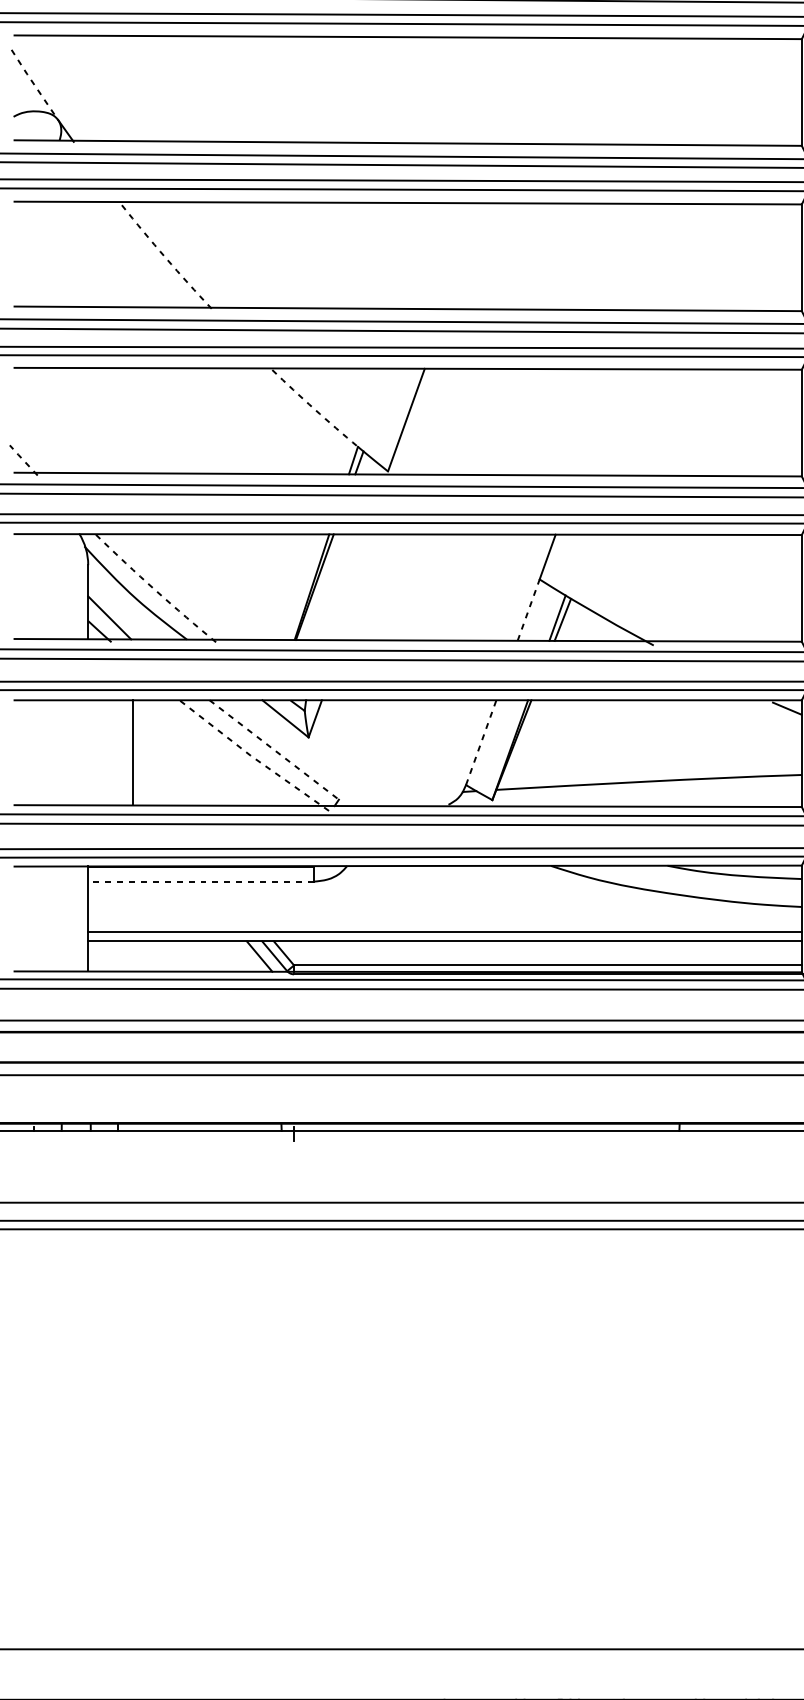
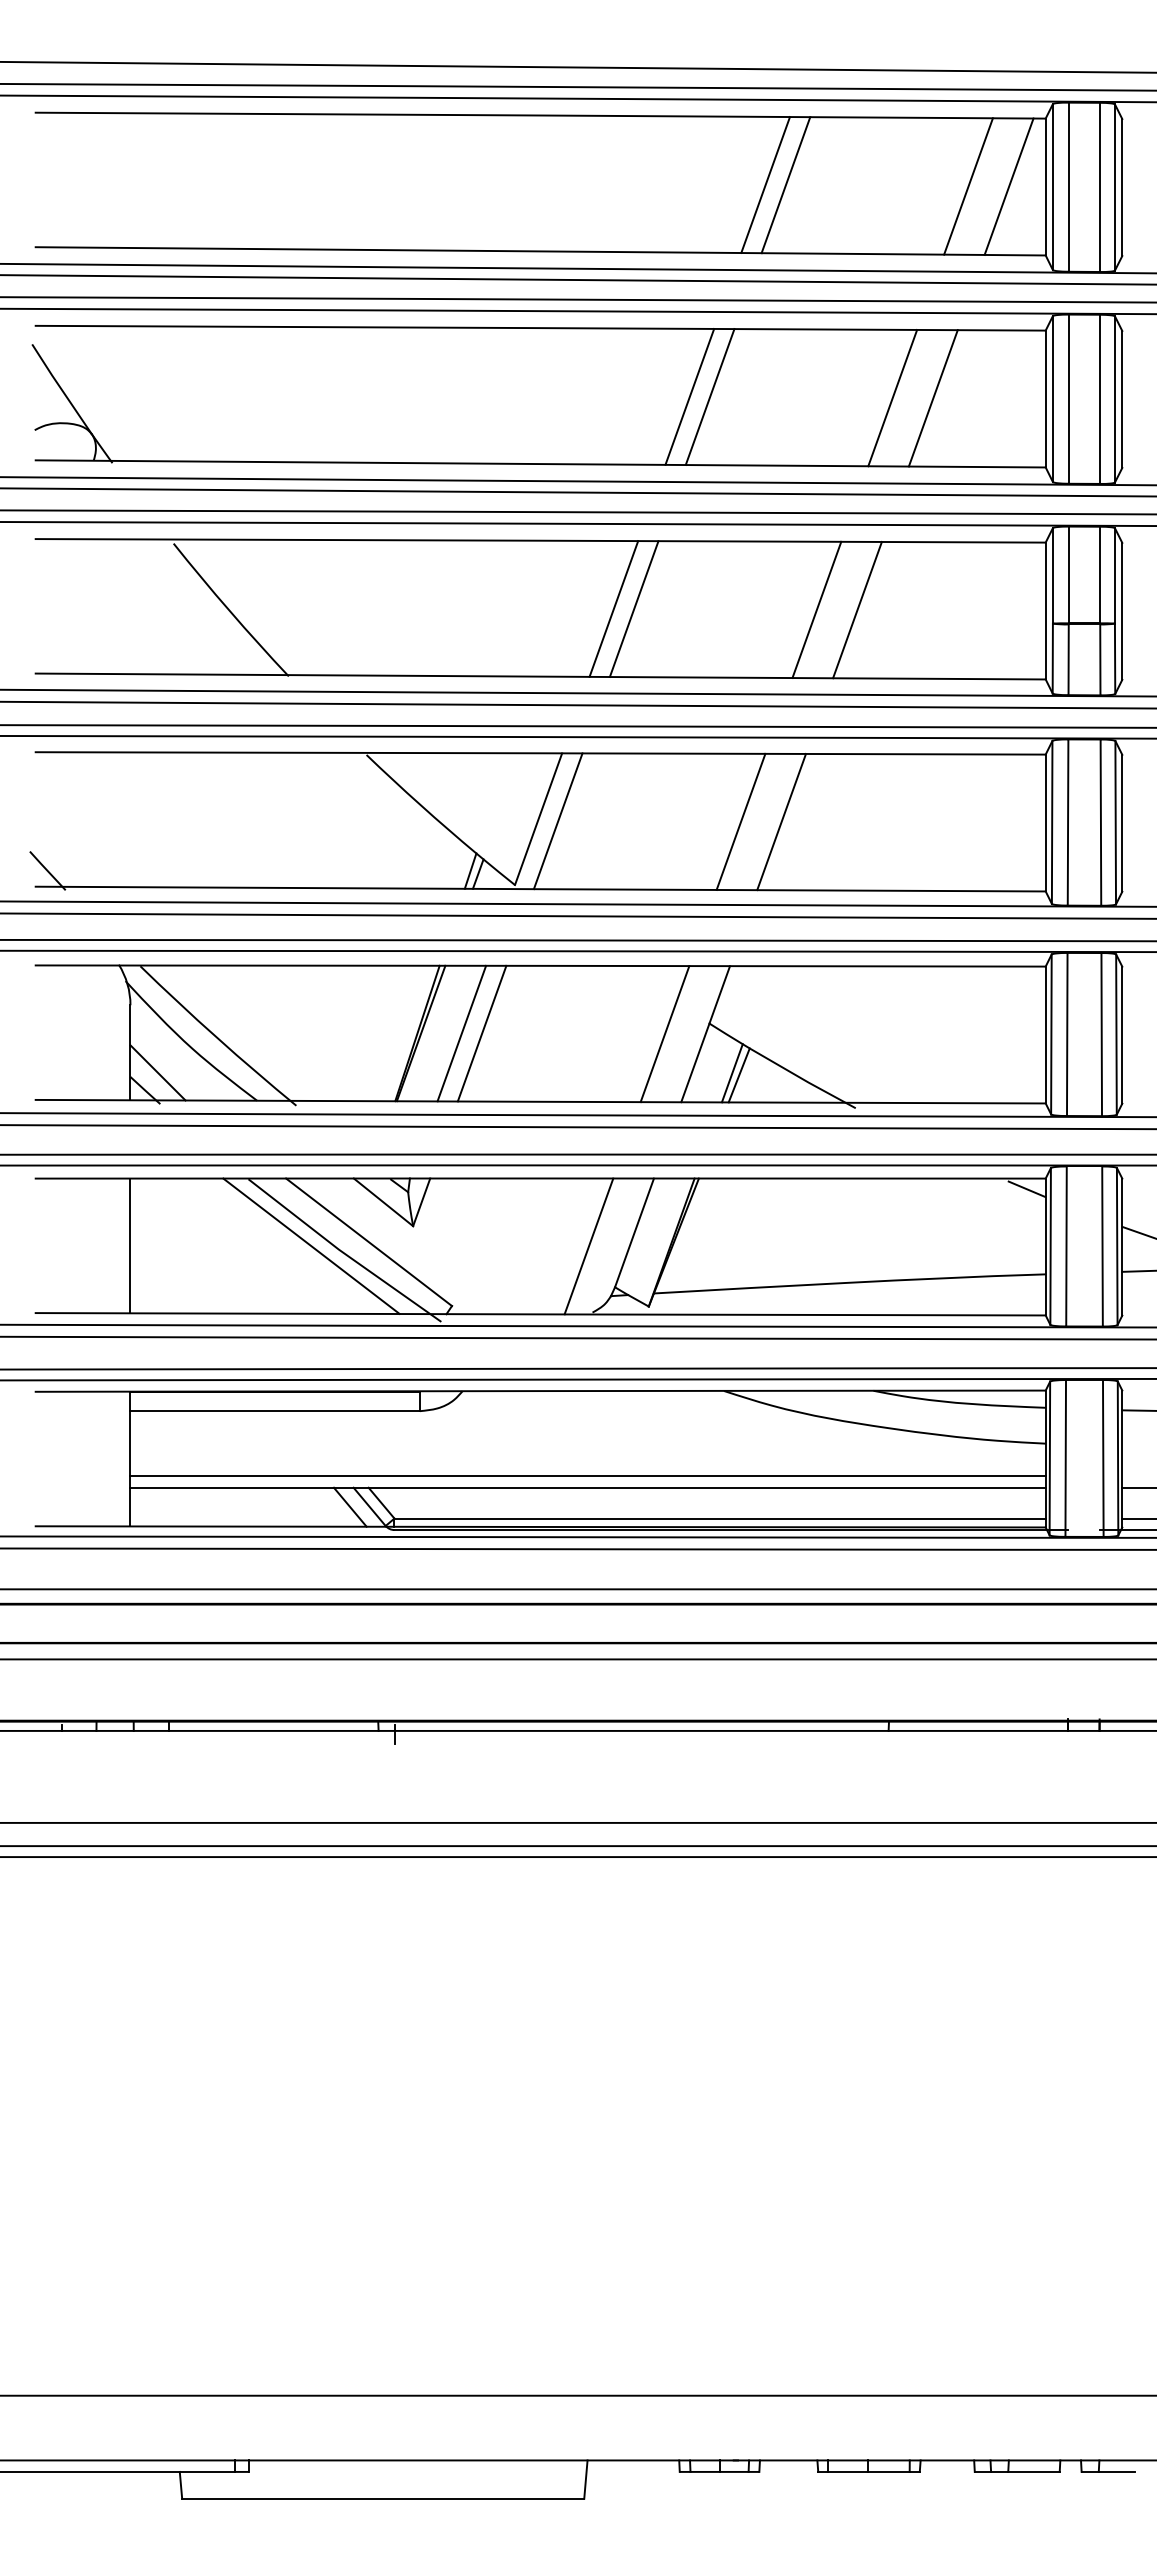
line: (34, 84) -> (61, 388), dashed -> solid
line: (524, 90) -> (689, 396), added
line: (539, 90) -> (709, 396), added
line: (682, 91) -> (892, 397), added
line: (713, 92) -> (932, 398), added
line: (464, 255) -> (613, 608), added
line: (480, 255) -> (633, 608), added
line: (623, 256) -> (816, 609), added
line: (655, 256) -> (857, 609), added
arc: (165, 258) -> (229, 611), dashed -> solid
arc: (314, 409) -> (420, 805), dashed -> solid
line: (421, 421) -> (557, 821), added
line: (563, 421) -> (740, 821), added
line: (595, 421) -> (781, 821), added
line: (22, 460) -> (46, 870), dashed -> solid
line: (346, 587) -> (461, 1033), added
line: (361, 587) -> (481, 1033), added
line: (504, 587) -> (664, 1034), added
arc: (155, 590) -> (216, 1037), dashed -> solid
line: (528, 609) -> (695, 1062), dashed -> solid
line: (481, 742) -> (634, 1232), dashed -> solid
line: (274, 750) -> (369, 1242), dashed -> solid
line: (133, 752) -> (130, 1245), moved
line: (229, 752) -> (311, 1245), added
line: (445, 753) -> (588, 1246), added
line: (254, 757) -> (343, 1252), dashed -> solid
line: (201, 881) -> (275, 1411), dashed -> solid

